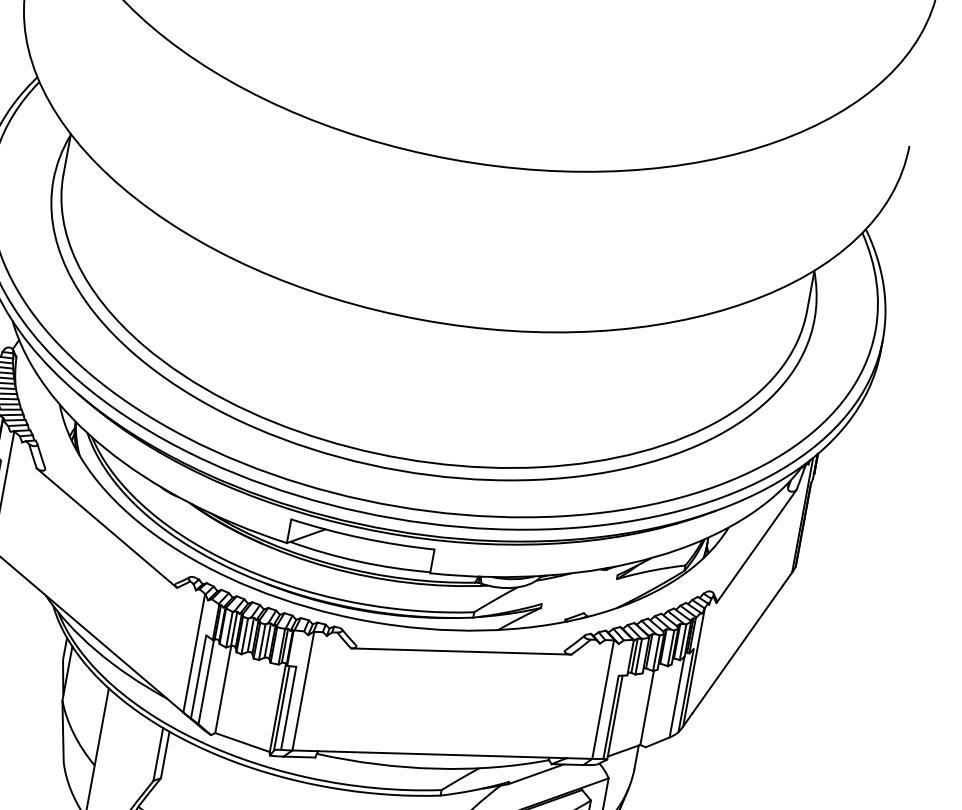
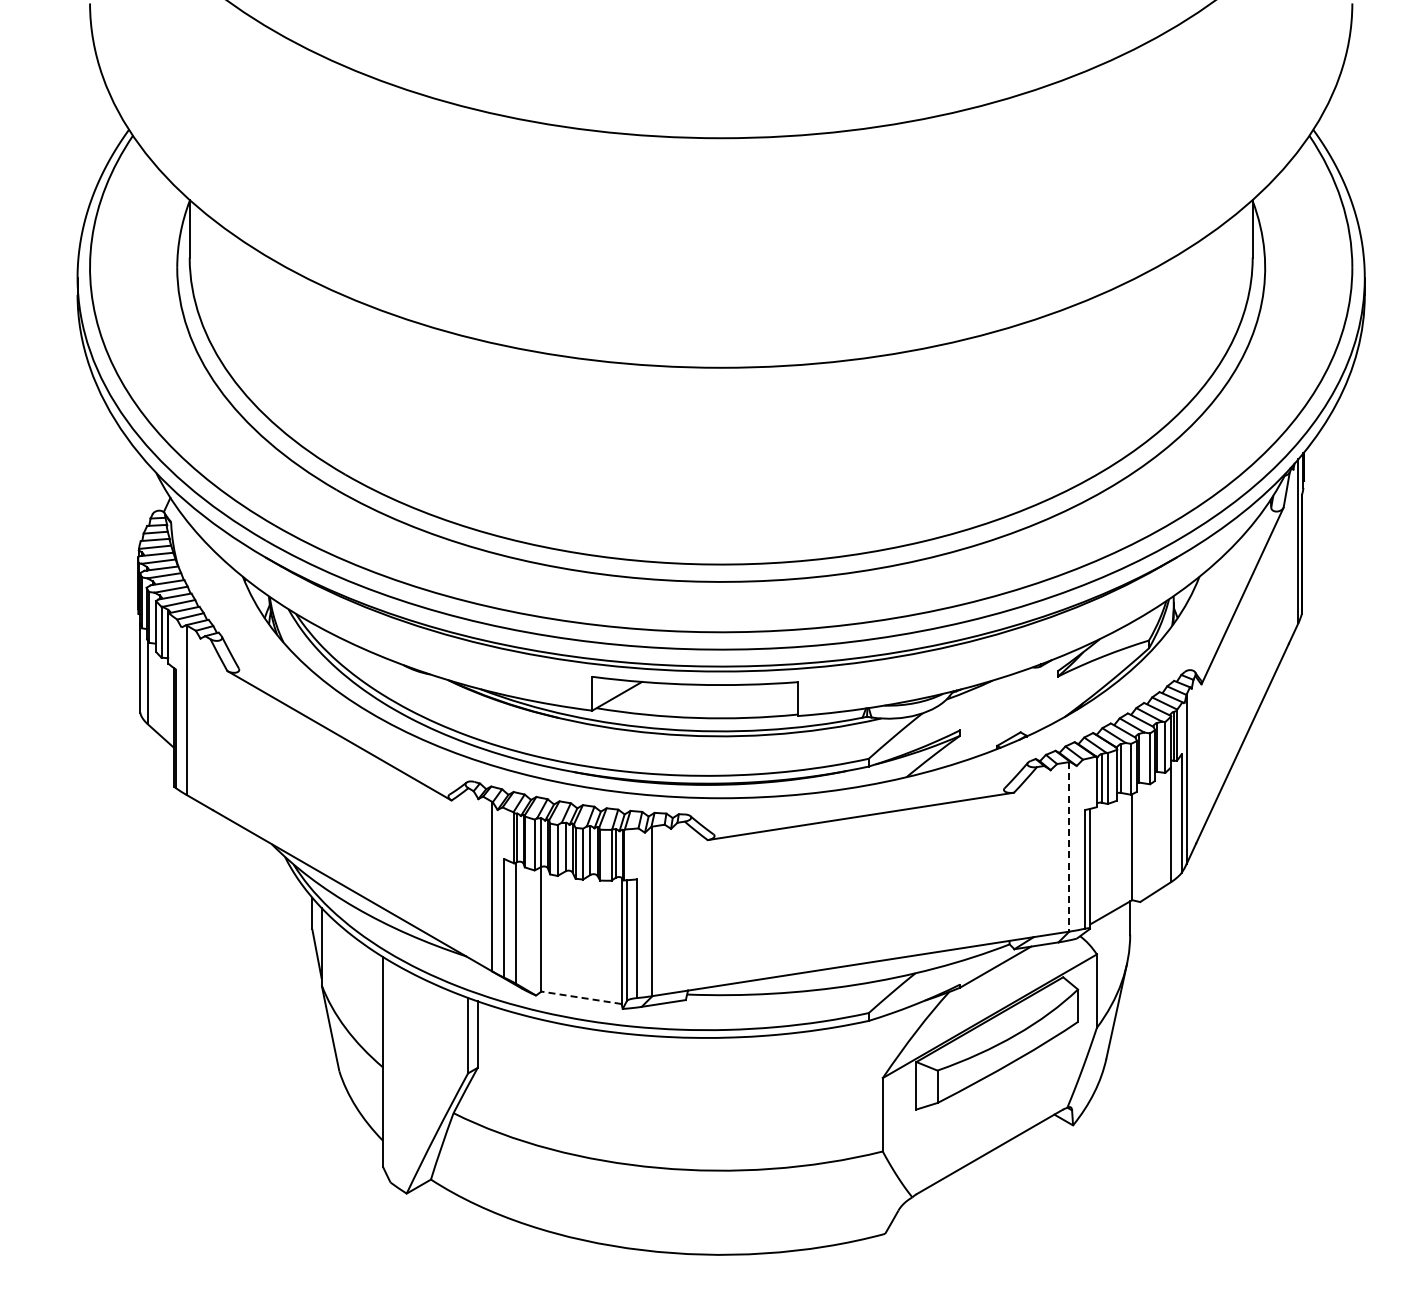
line: (603, 699) -> (1069, 846), solid -> dashed
line: (242, 742) -> (581, 997), solid -> dashed

